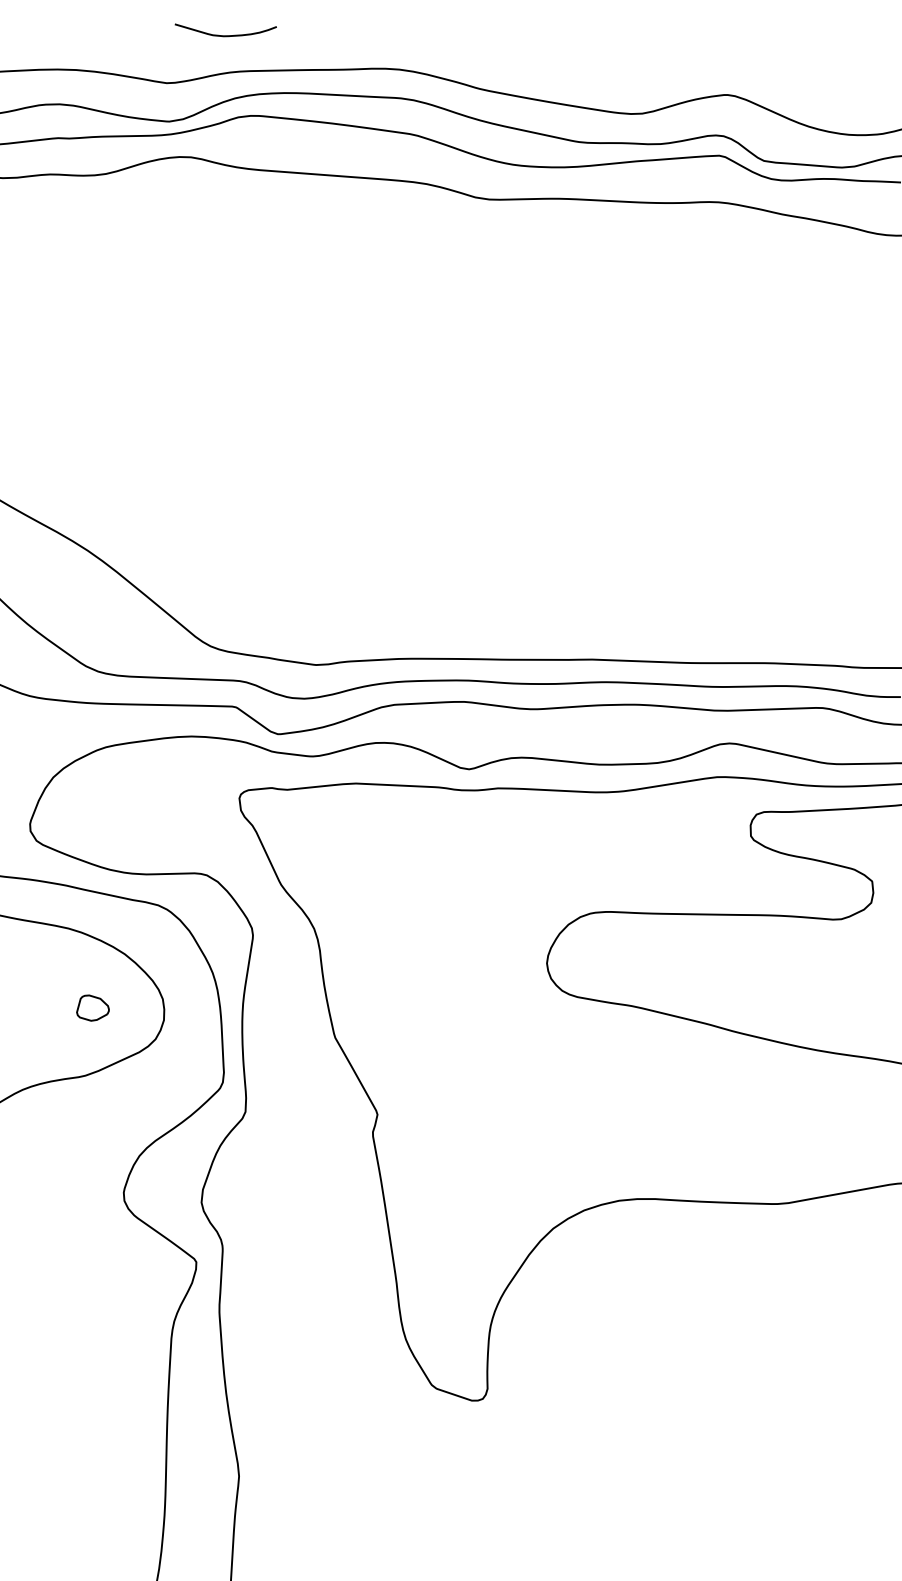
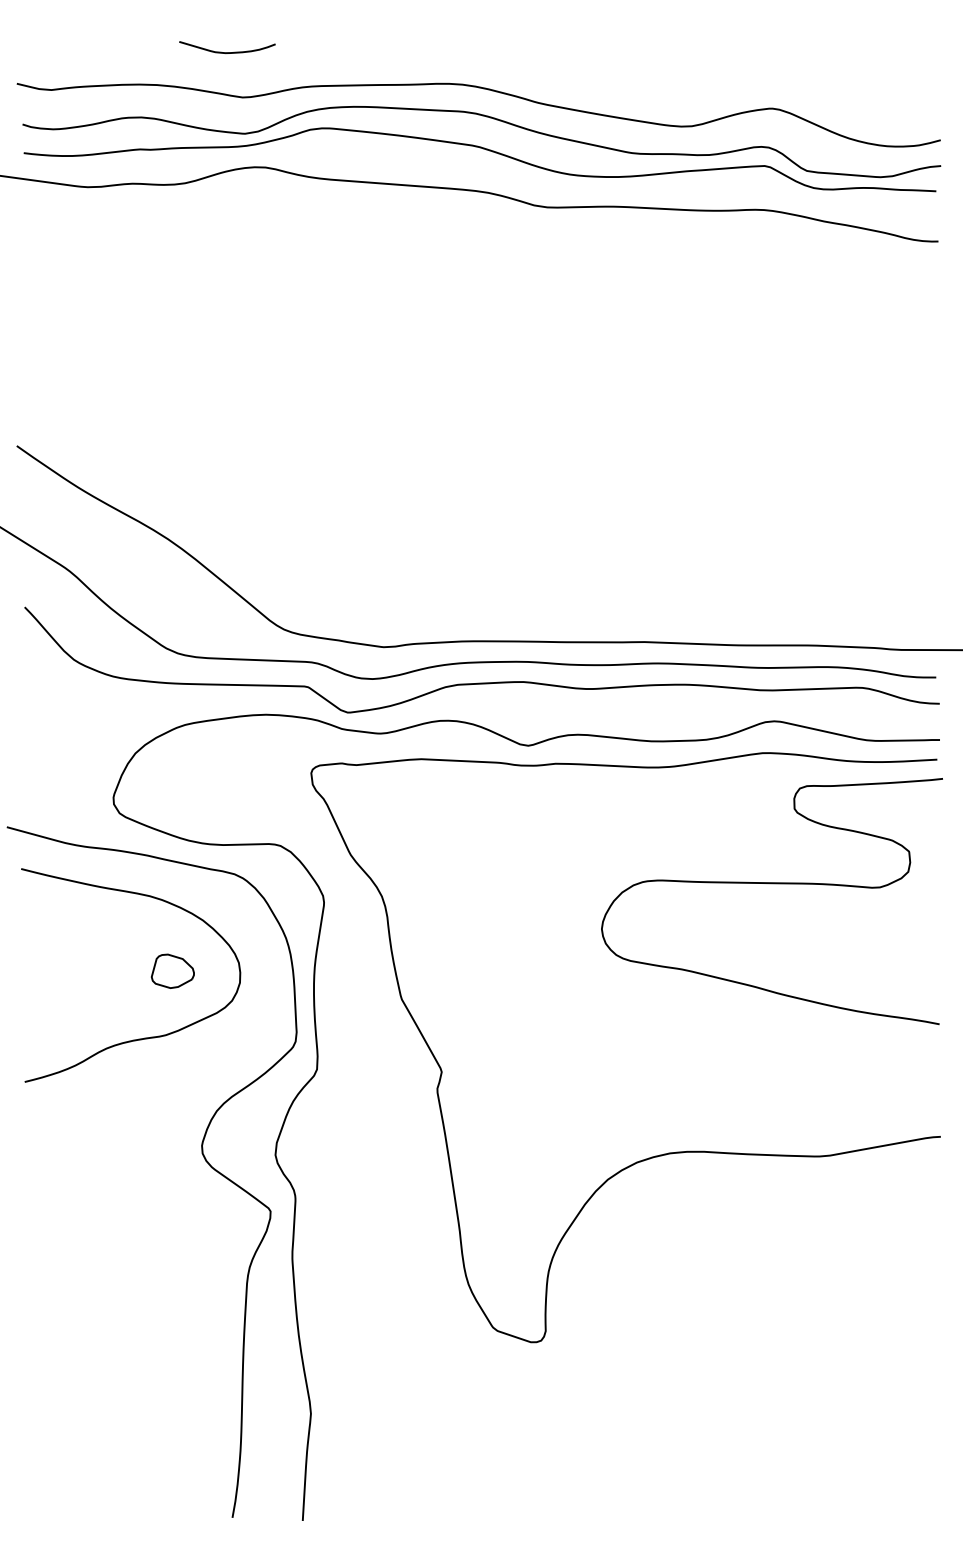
curve: (225, 35) -> (227, 52), moved
part: (92, 1008) -> (172, 971), size x1.4

